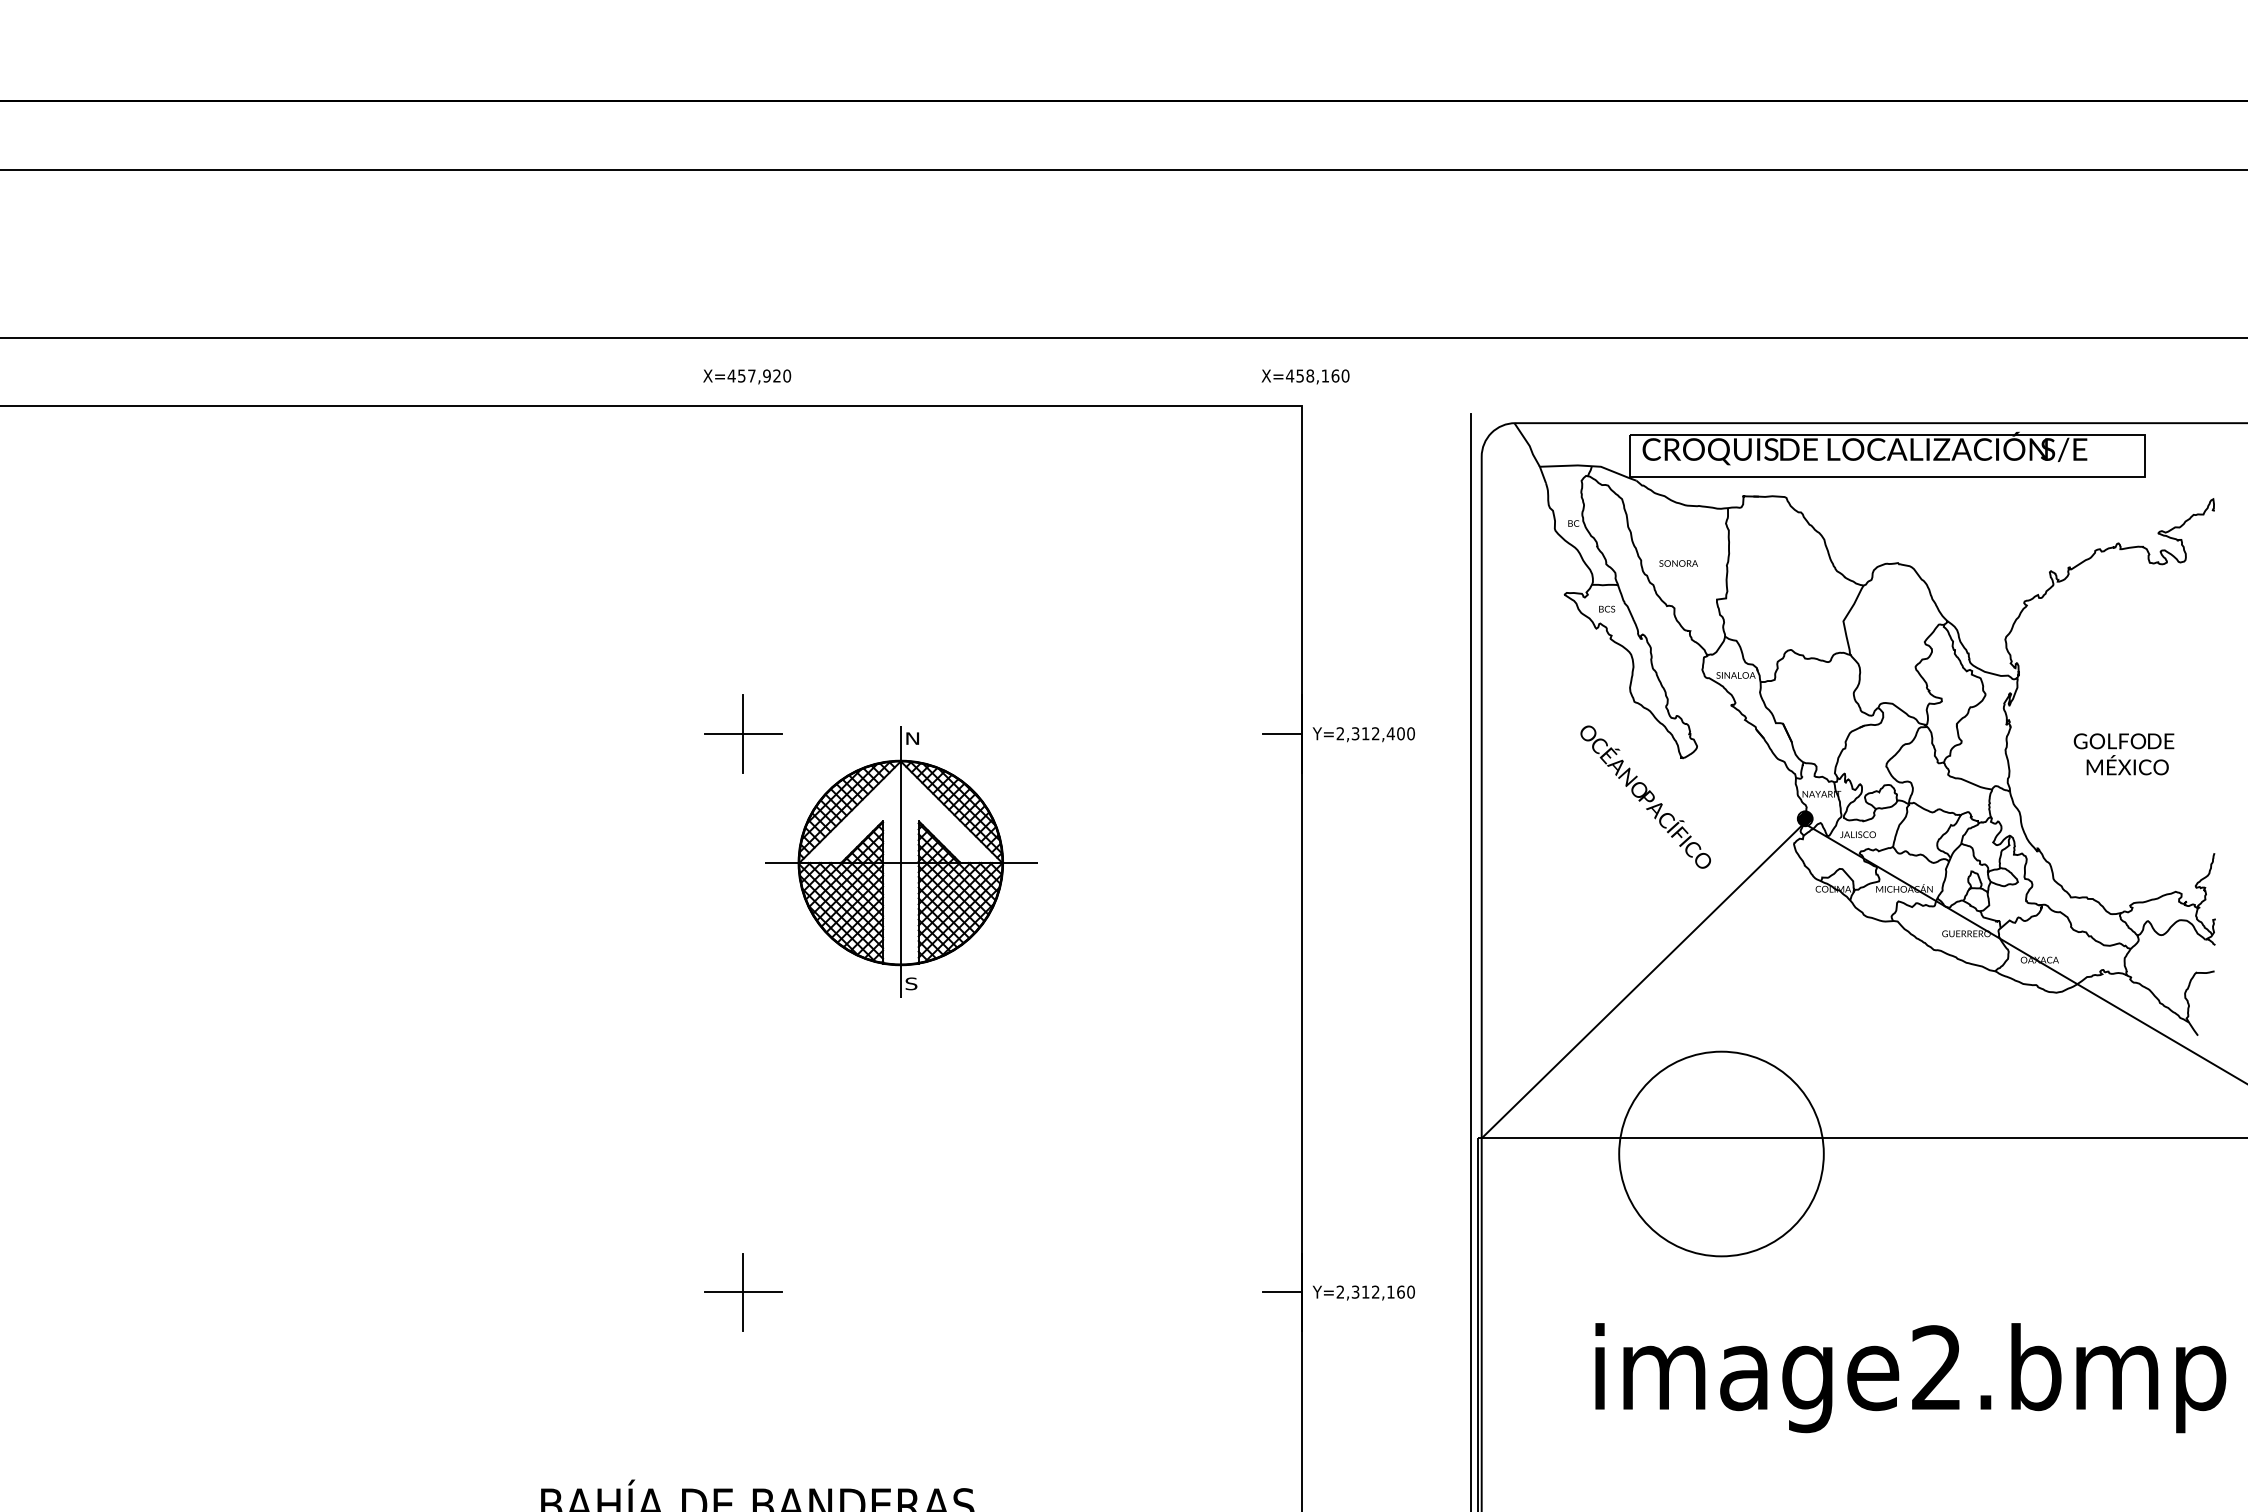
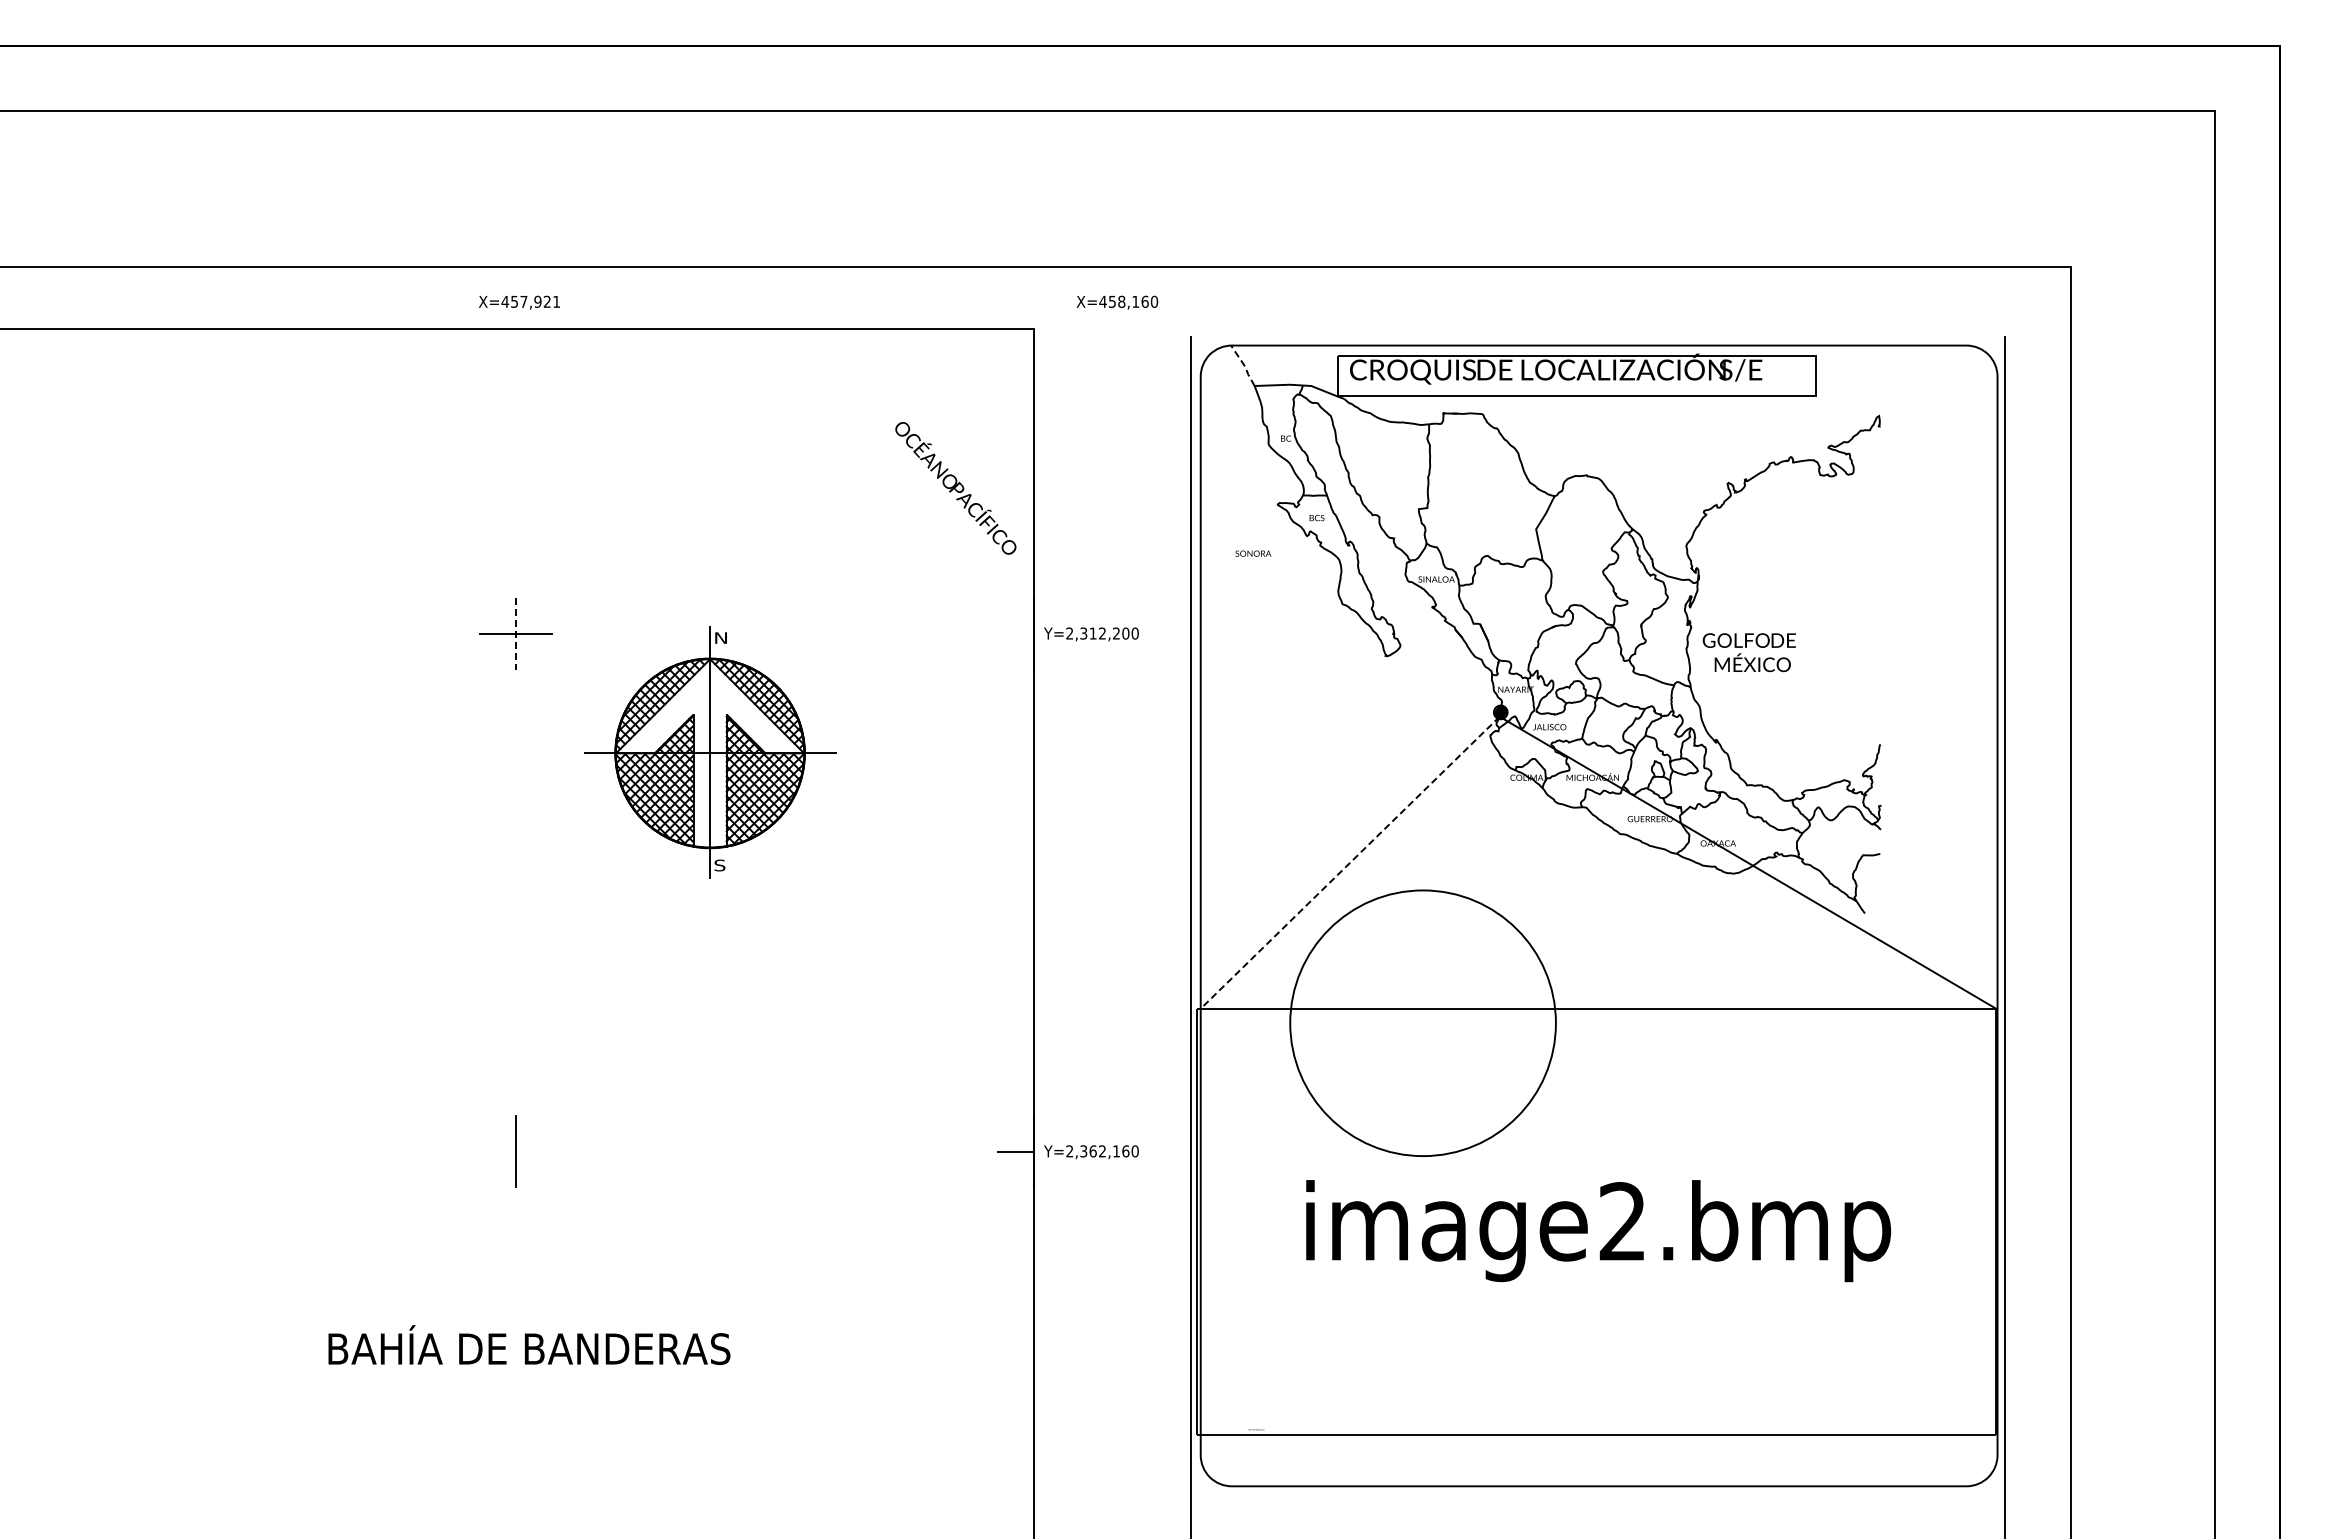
text: (786, 375) -> (556, 301), X=457,920 -> X=457,921
text: (1305, 376) -> (1117, 302), moved
line: (1528, 445) -> (1244, 366), solid -> dashed
text: (1678, 563) -> (1253, 553), moved
line: (743, 733) -> (516, 633), solid -> dashed
line: (1281, 733) -> (1015, 633), removed
text: (1390, 733) -> (1116, 633), Y=2,312,400 -> Y=2,312,200
text: (2123, 754) -> (1748, 652), moved
text: (1645, 797) -> (955, 488), moved
part: (901, 862) -> (710, 752), moved
line: (1643, 980) -> (1350, 862), solid -> dashed
circle: (1720, 1154) -> (1422, 1023), size x1.4
line: (742, 1292) -> (515, 1151), removed
text: (1364, 1292) -> (1092, 1151), Y=2,312,160 -> Y=2,362,160

